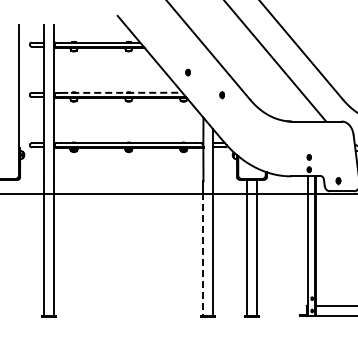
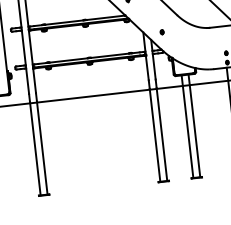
line: (121, 92) -> (79, 20), dashed -> solid
part: (221, 95) -> (161, 32), moved
line: (203, 254) -> (155, 135), dashed -> solid

